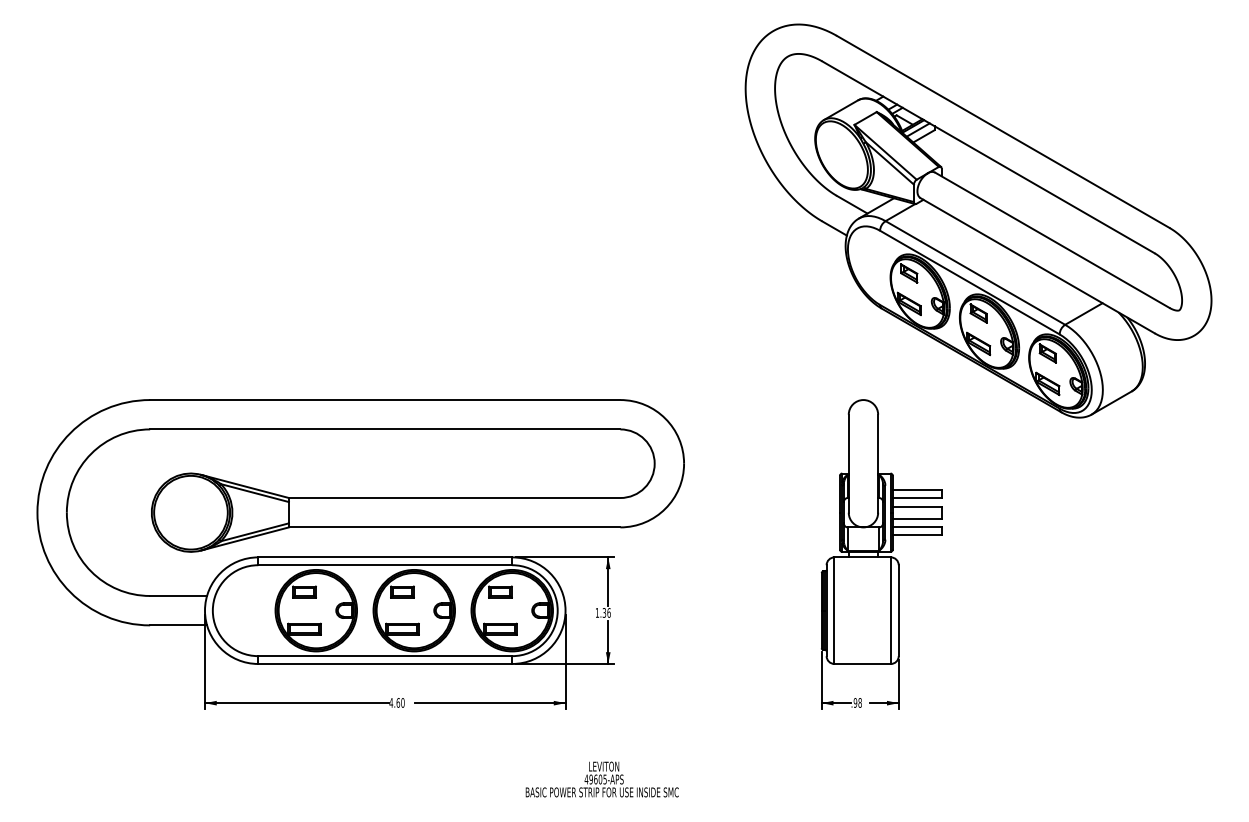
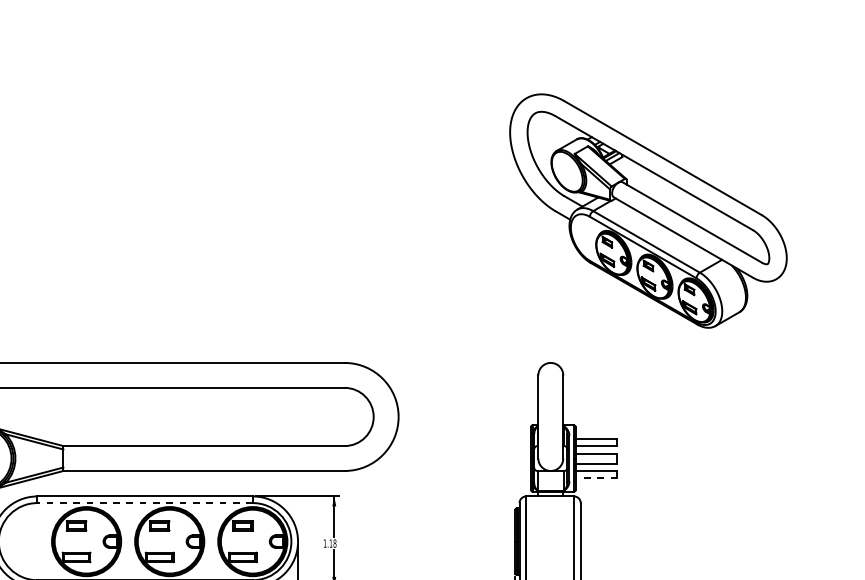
part: (978, 220) -> (648, 210), size x0.7
line: (916, 535) -> (595, 477), solid -> dashed
line: (385, 565) -> (145, 503), solid -> dashed
text: (606, 612) -> (332, 543), 1.36 -> 1.18

